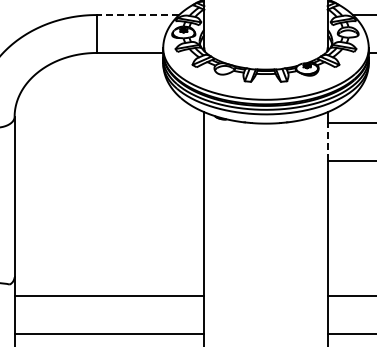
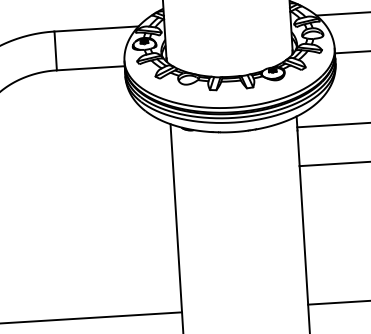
line: (137, 15) -> (96, 29), dashed -> solid
line: (327, 142) -> (298, 147), dashed -> solid

